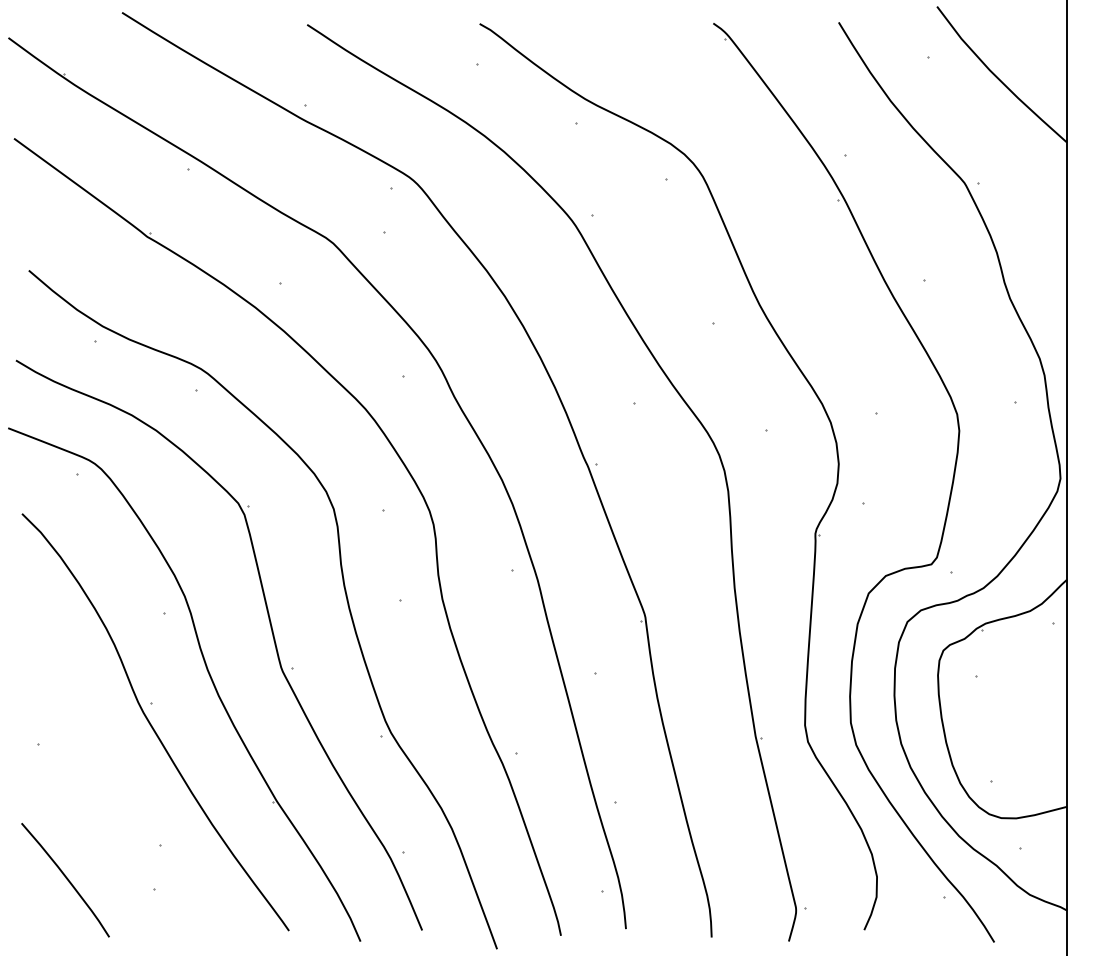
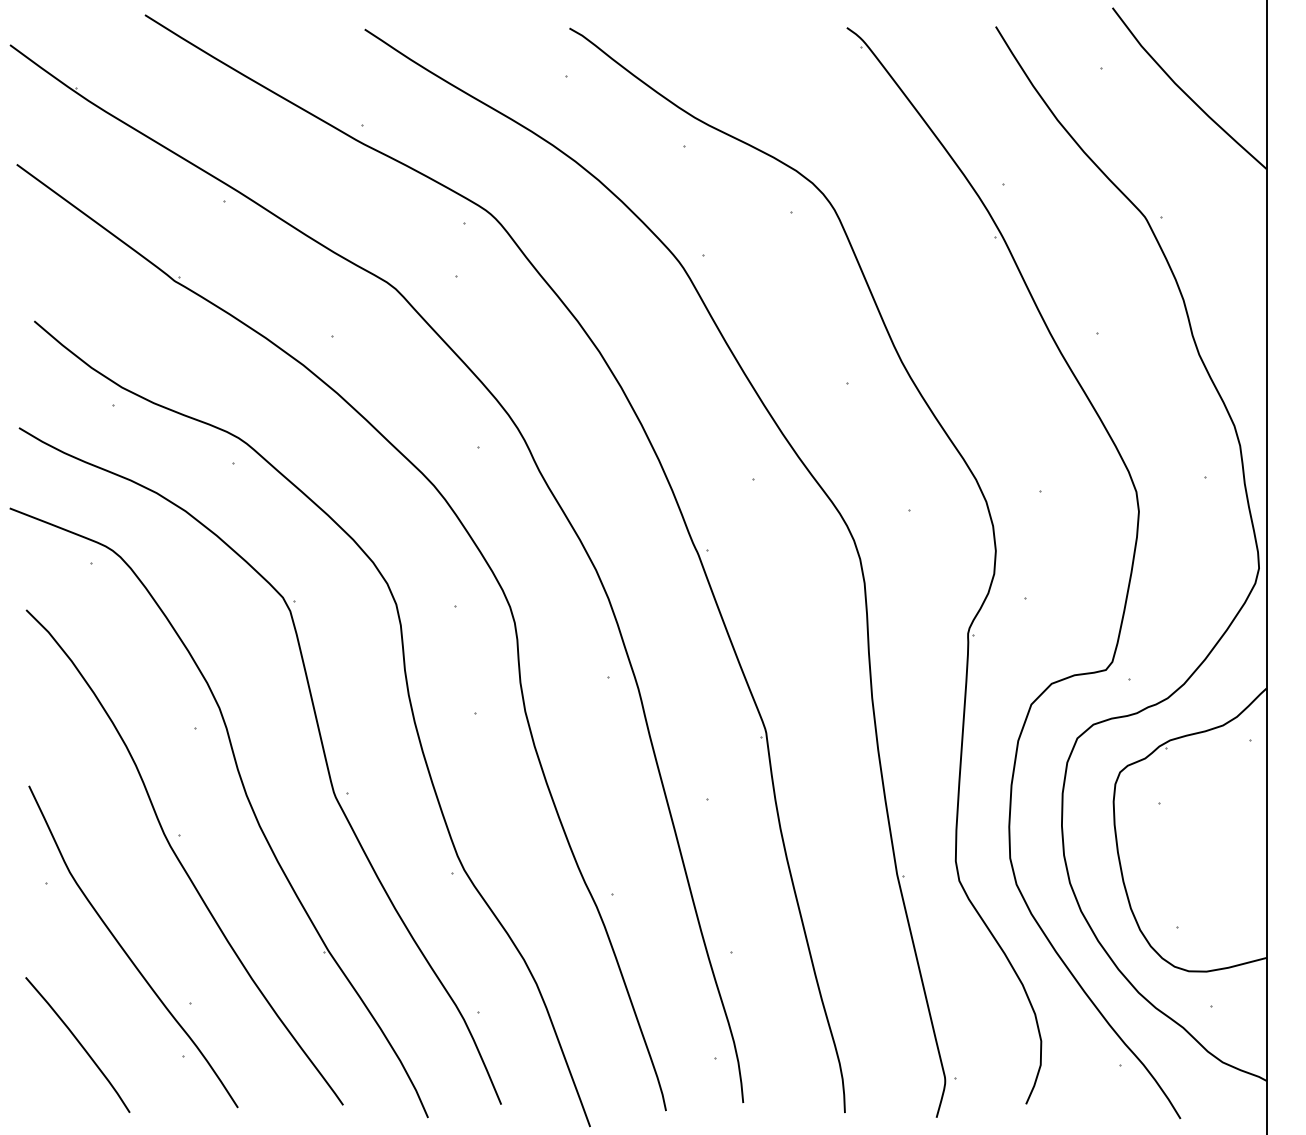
curve: (106, 801) -> (126, 951), added

